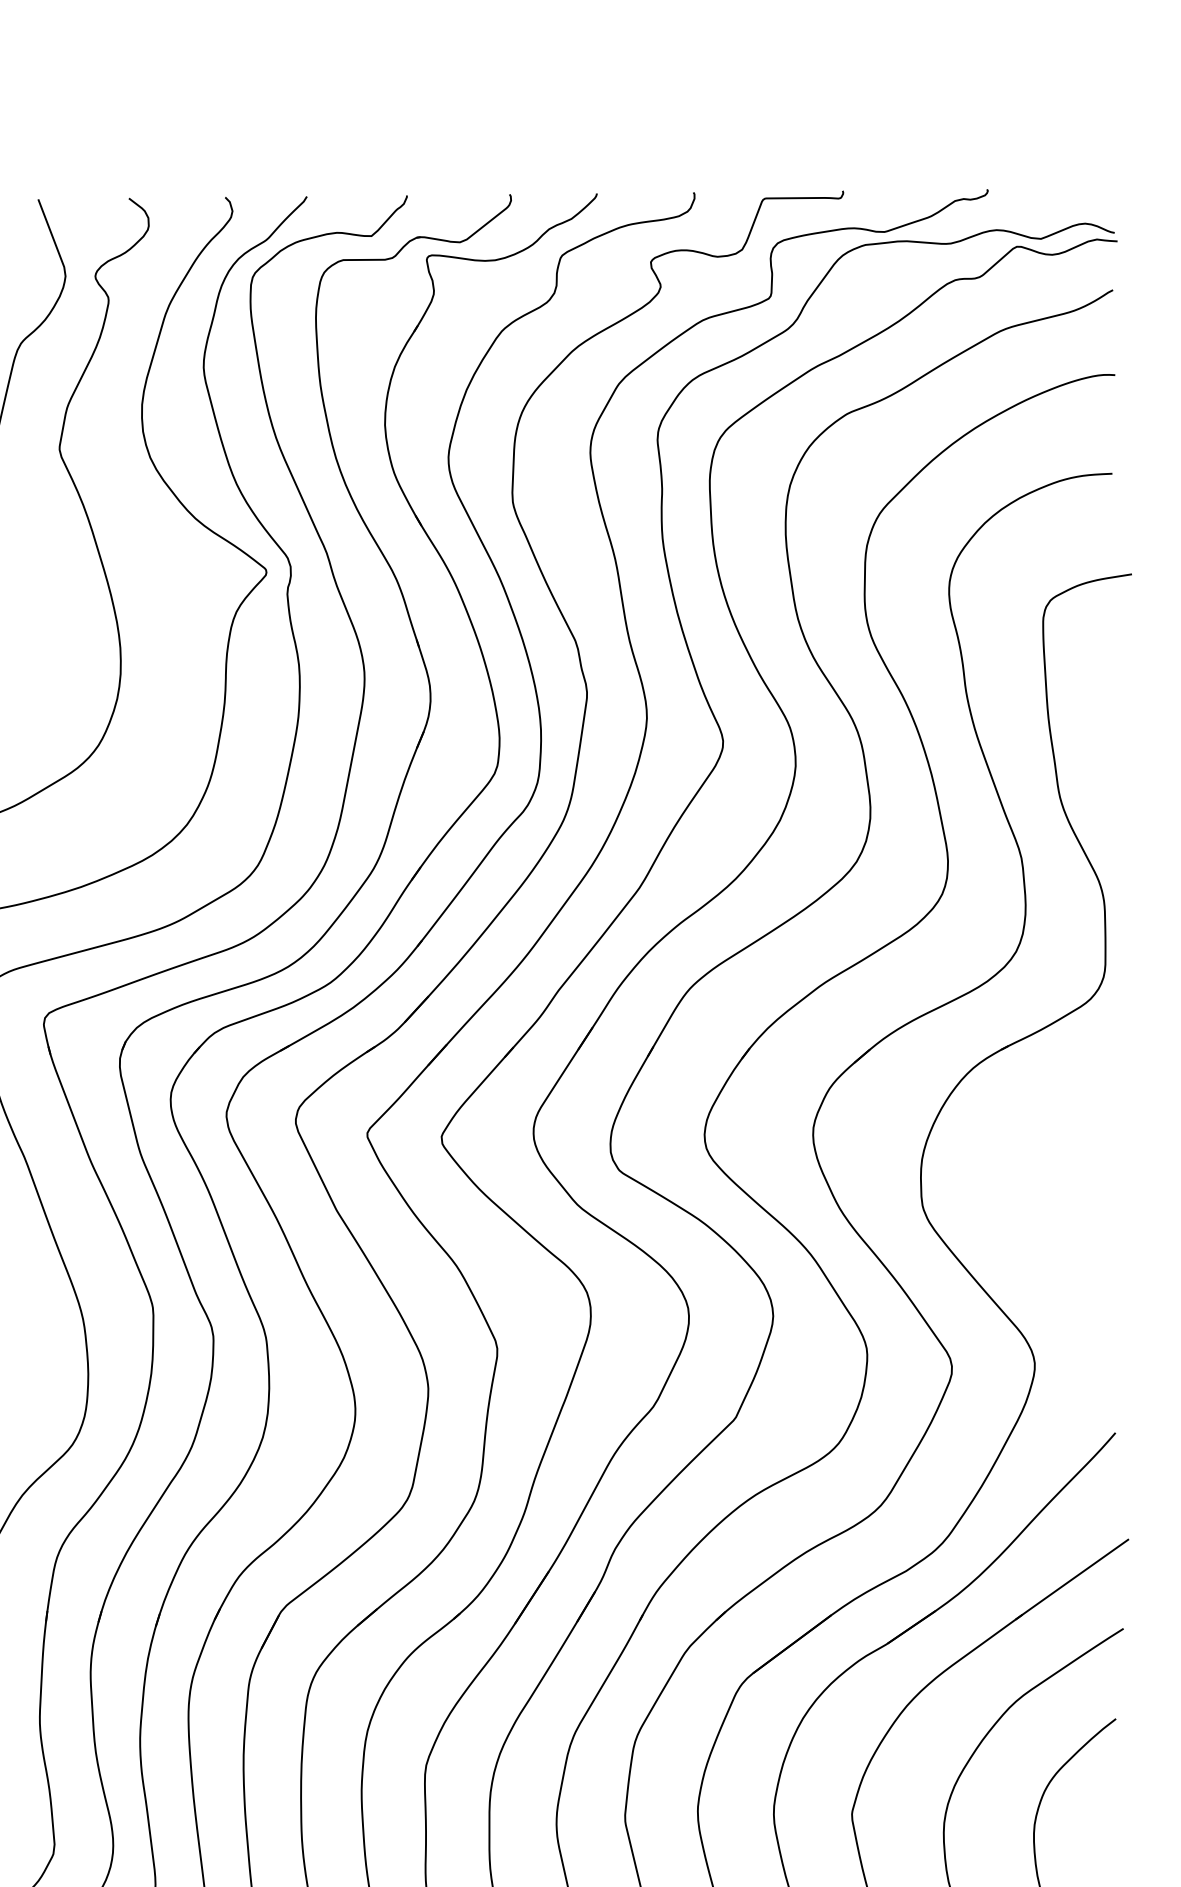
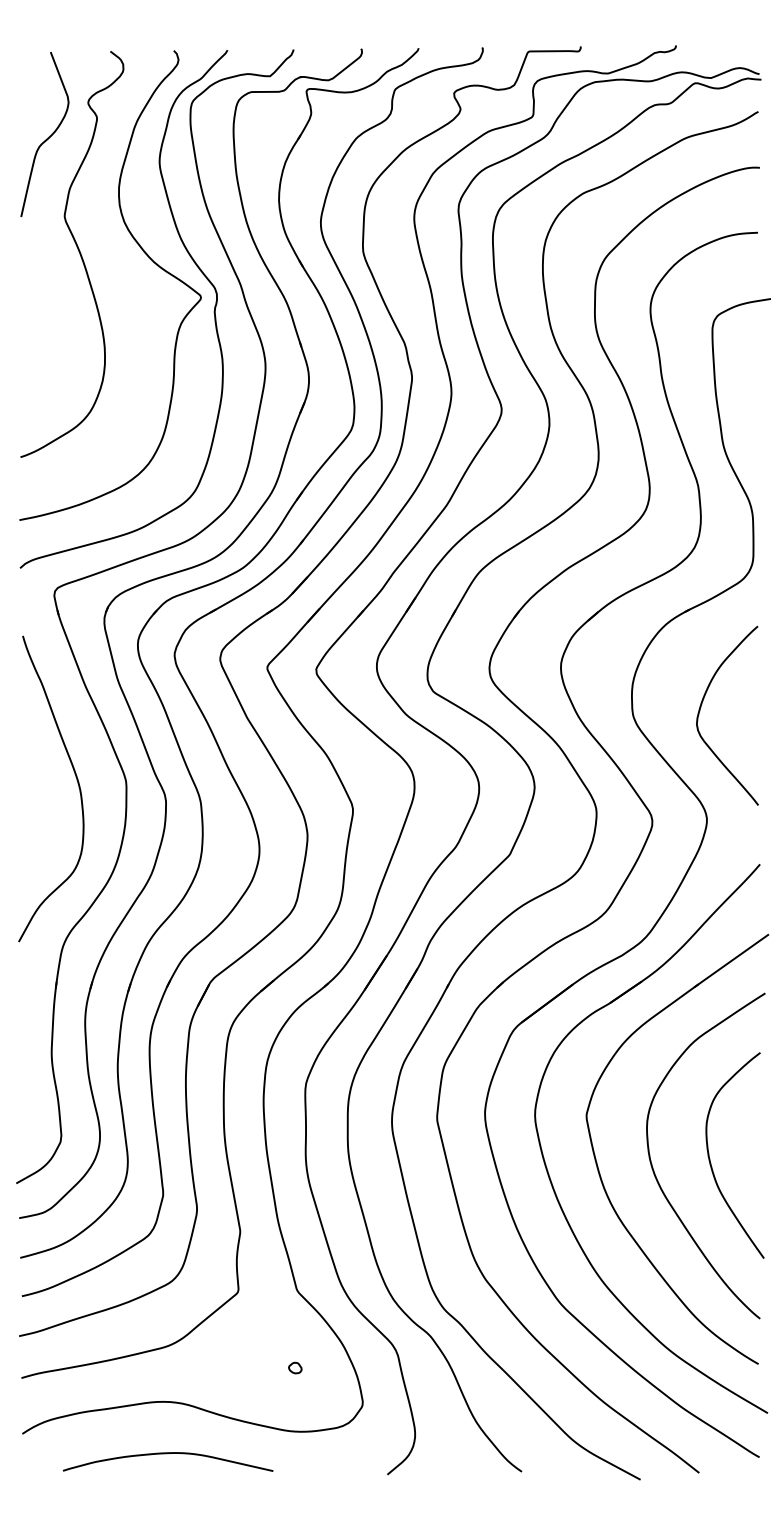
curve: (1026, 1194) -> (701, 707), added

